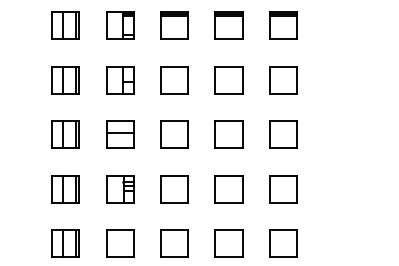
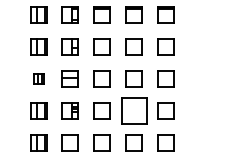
part: (65, 133) -> (38, 78), size x0.6
part: (227, 188) -> (133, 110), size x1.6

